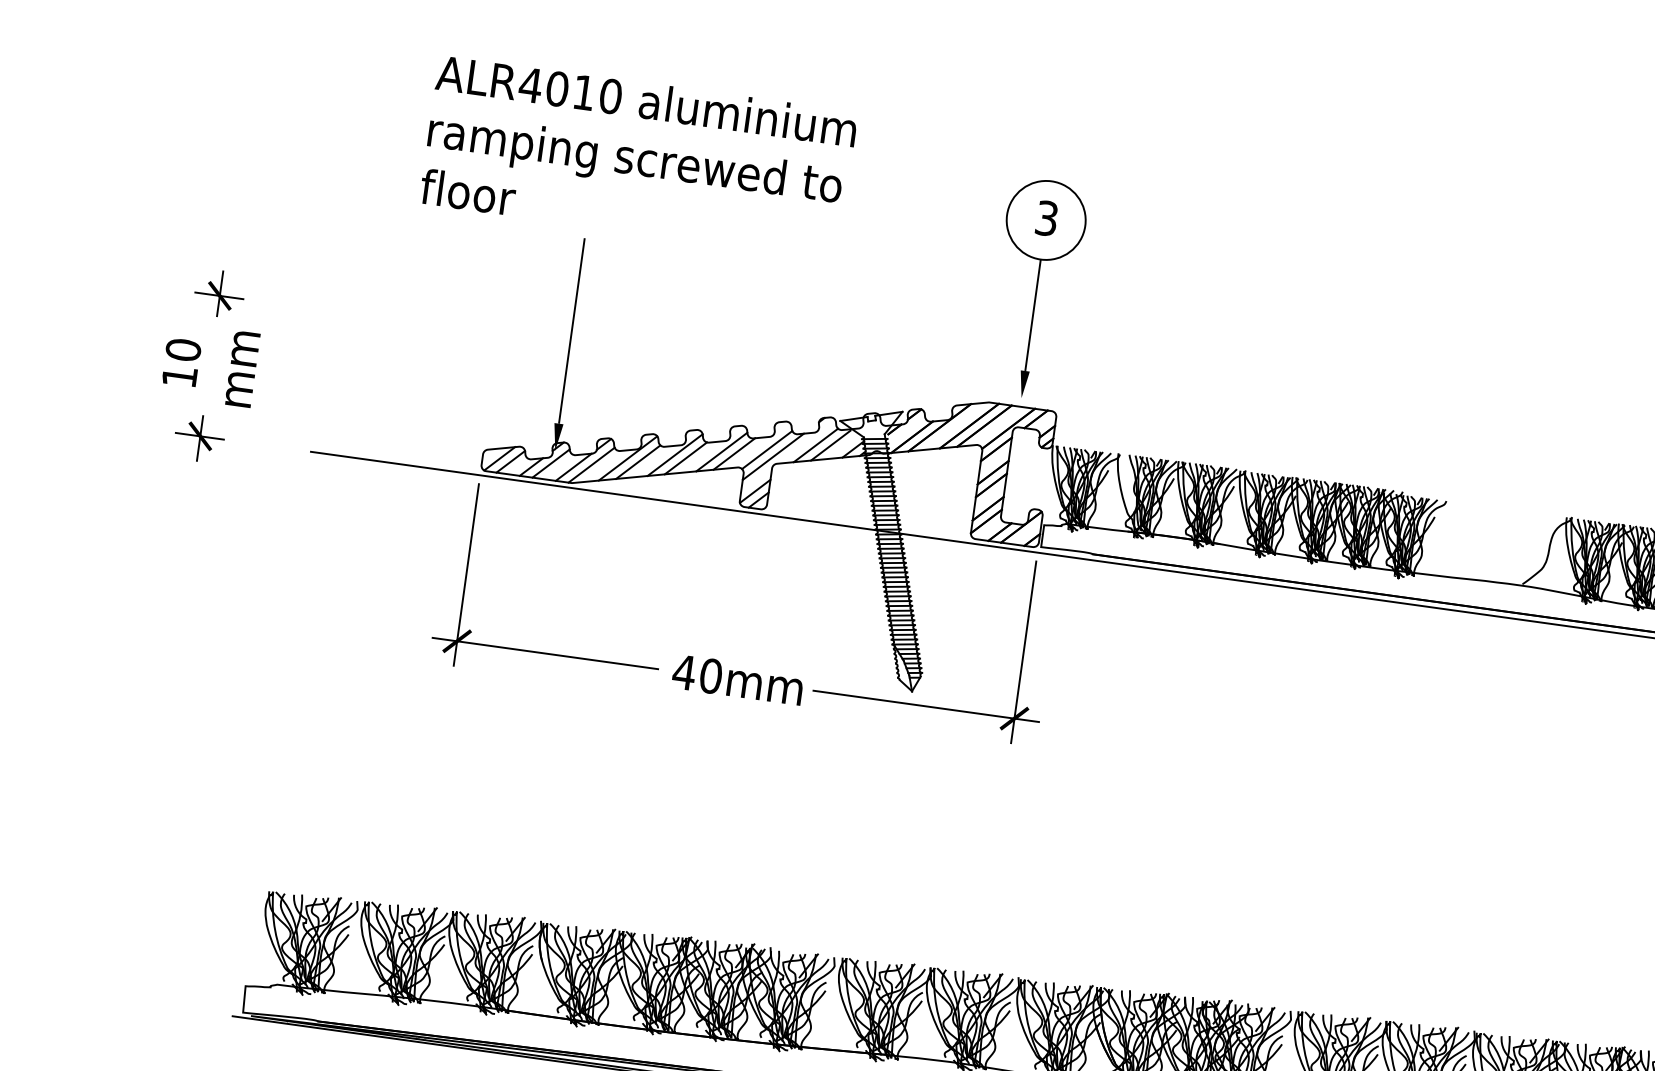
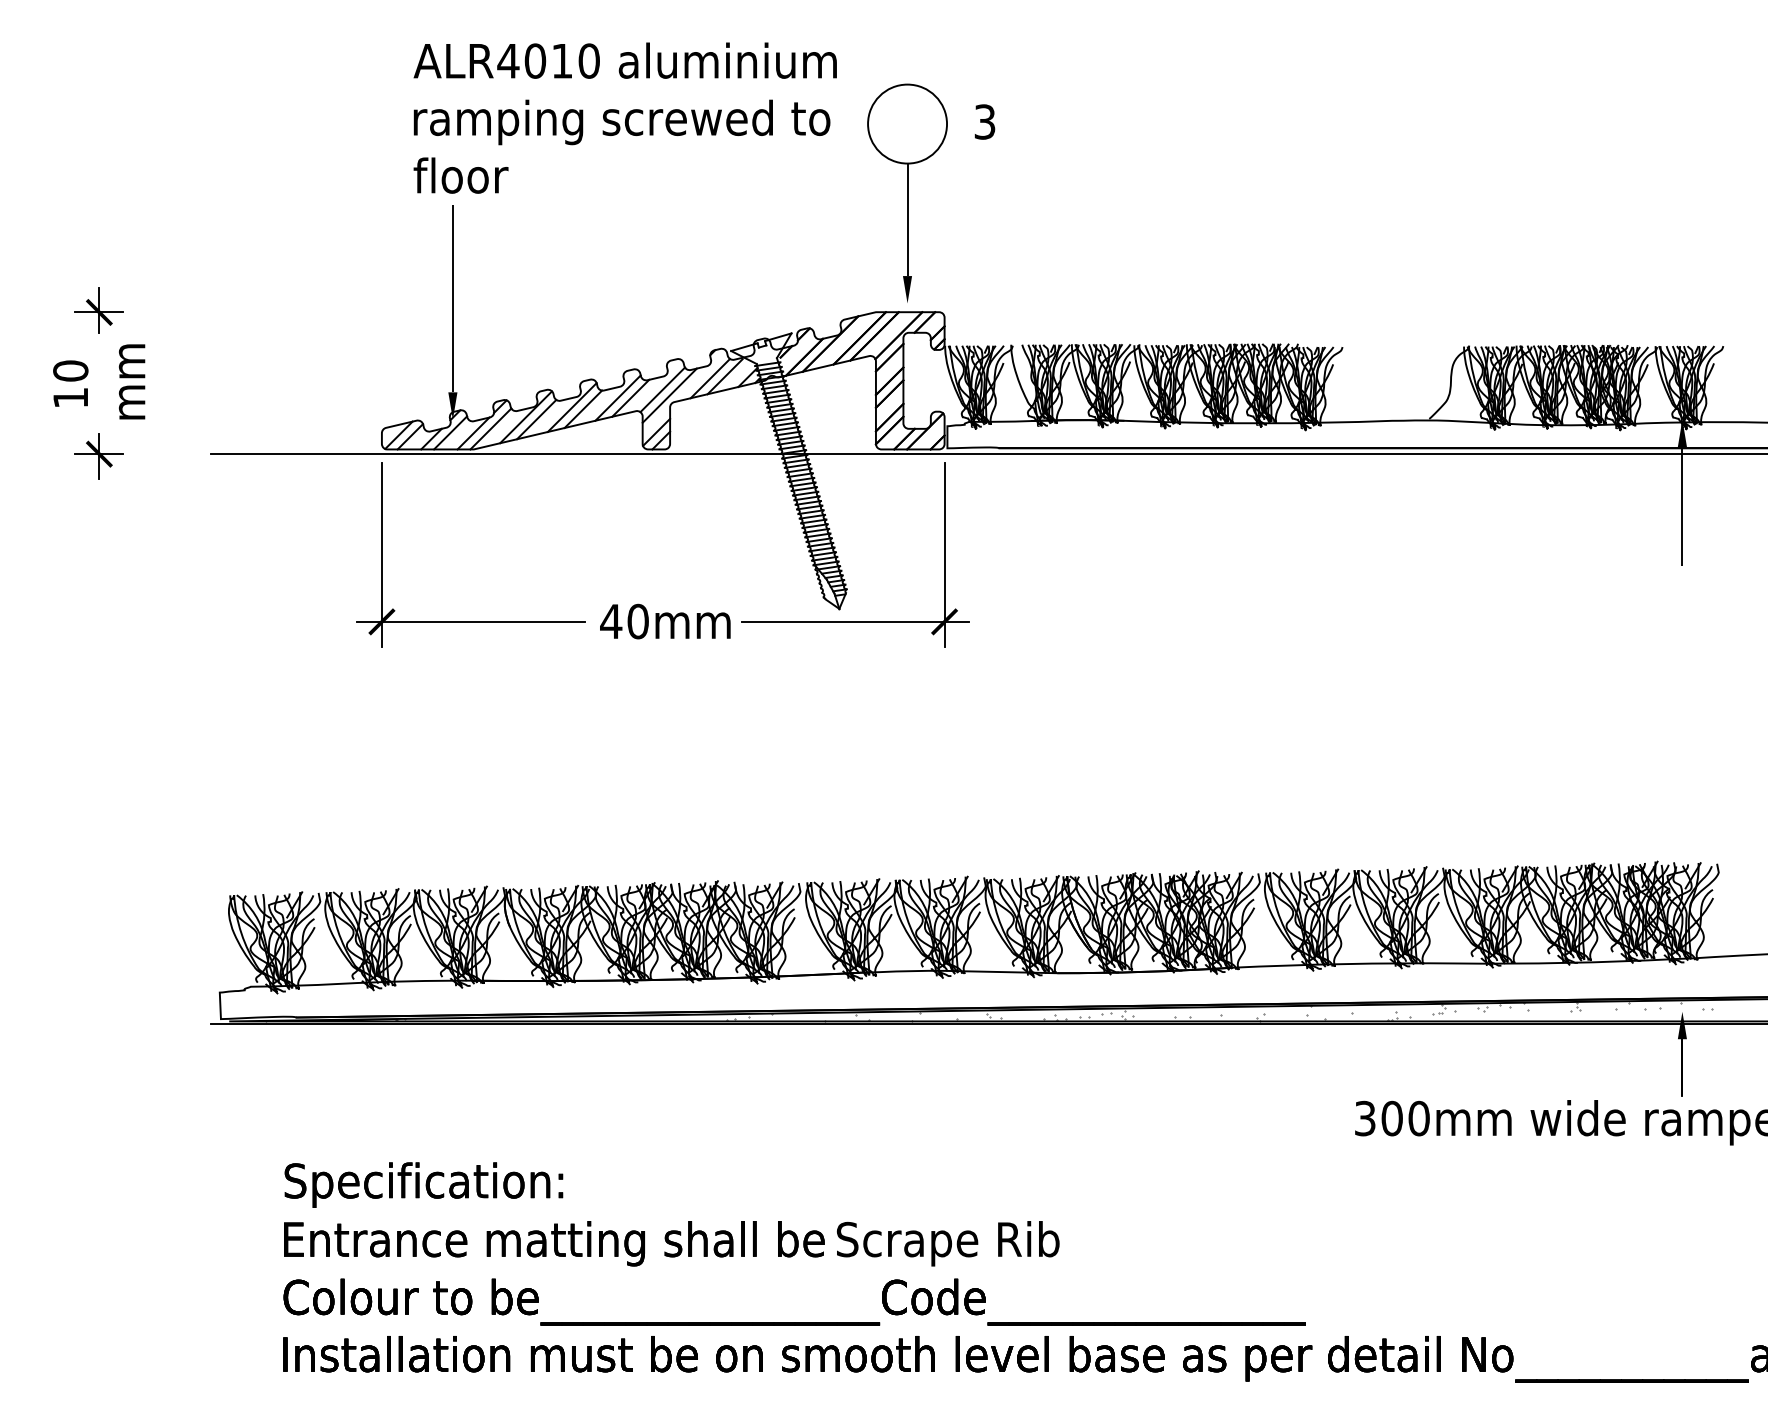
text: (637, 157) -> (624, 117), moved
text: (1046, 217) -> (984, 121), moved

